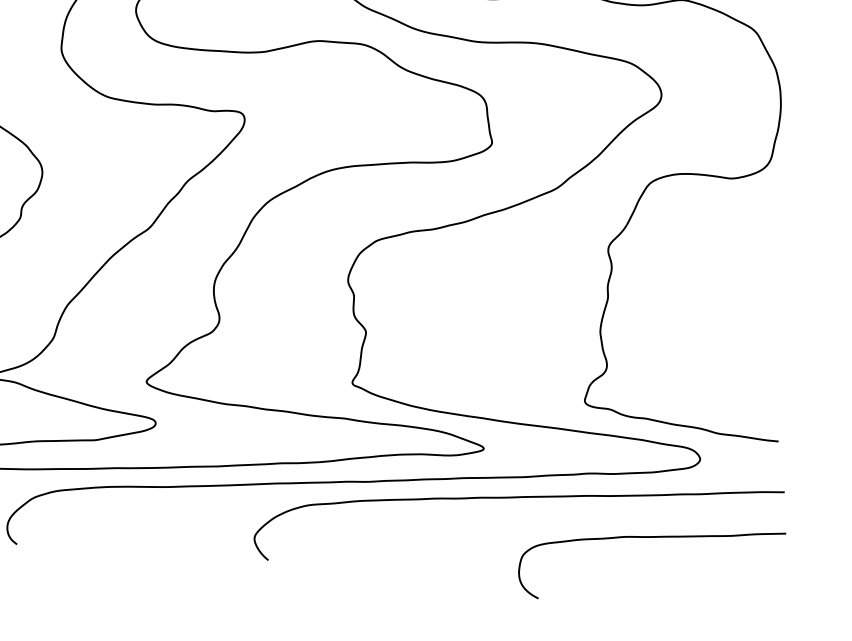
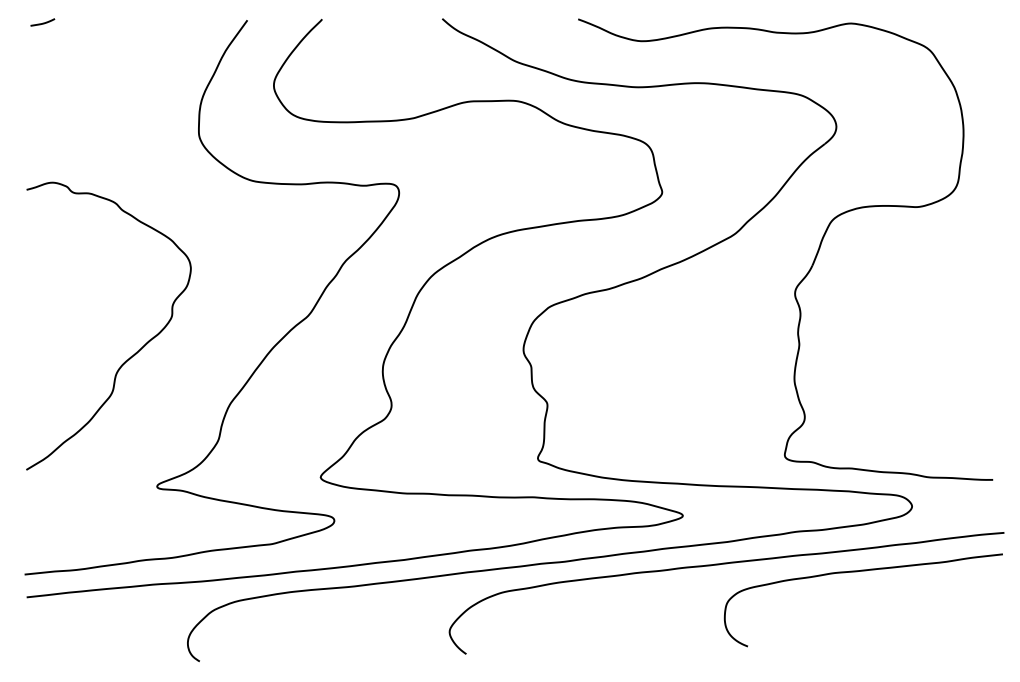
curve: (647, 538) -> (857, 572), moved

